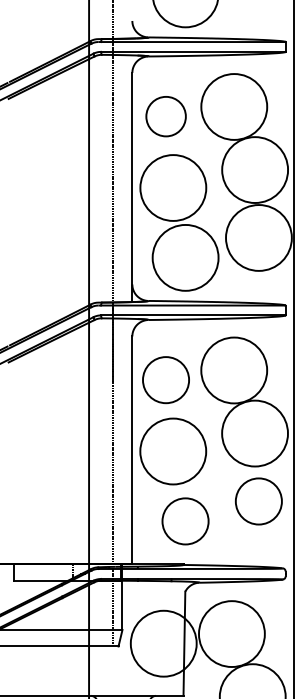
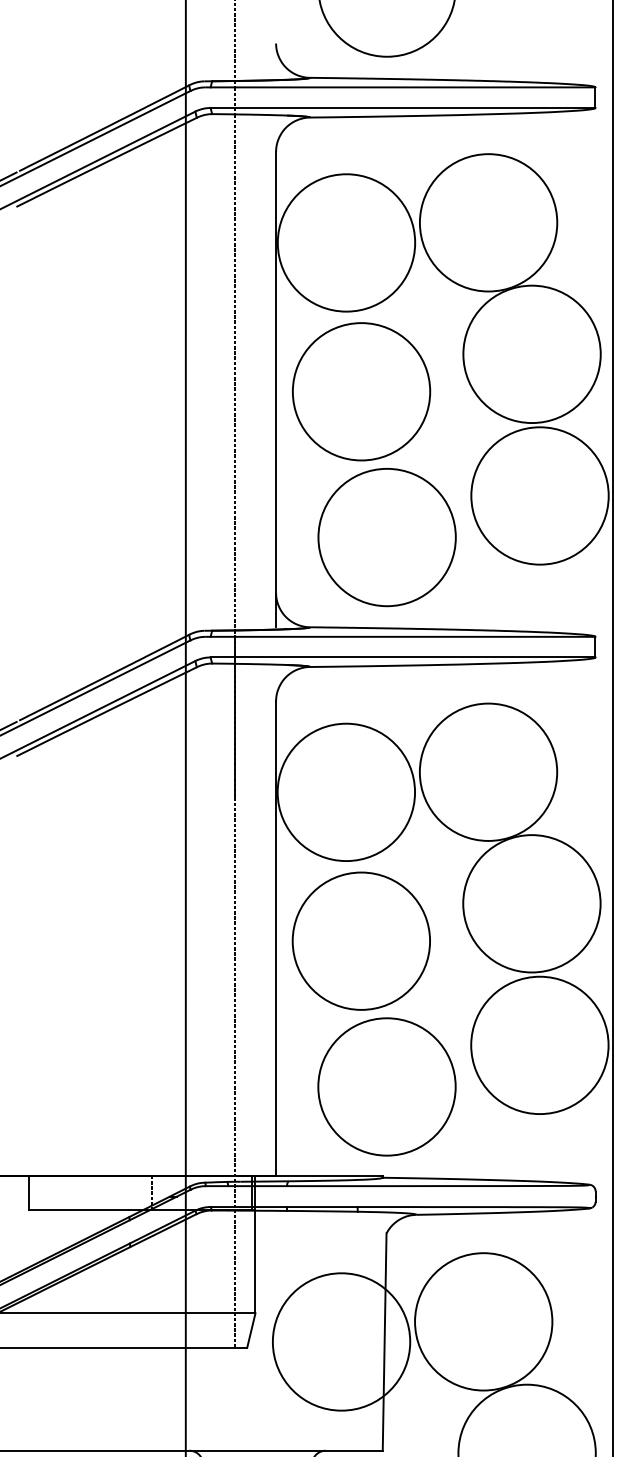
circle: (166, 116) -> (347, 242), size x1.67
circle: (165, 380) -> (345, 793), size x1.43
circle: (258, 501) -> (539, 1045), size x1.43
circle: (185, 521) -> (386, 1087), size x1.43

